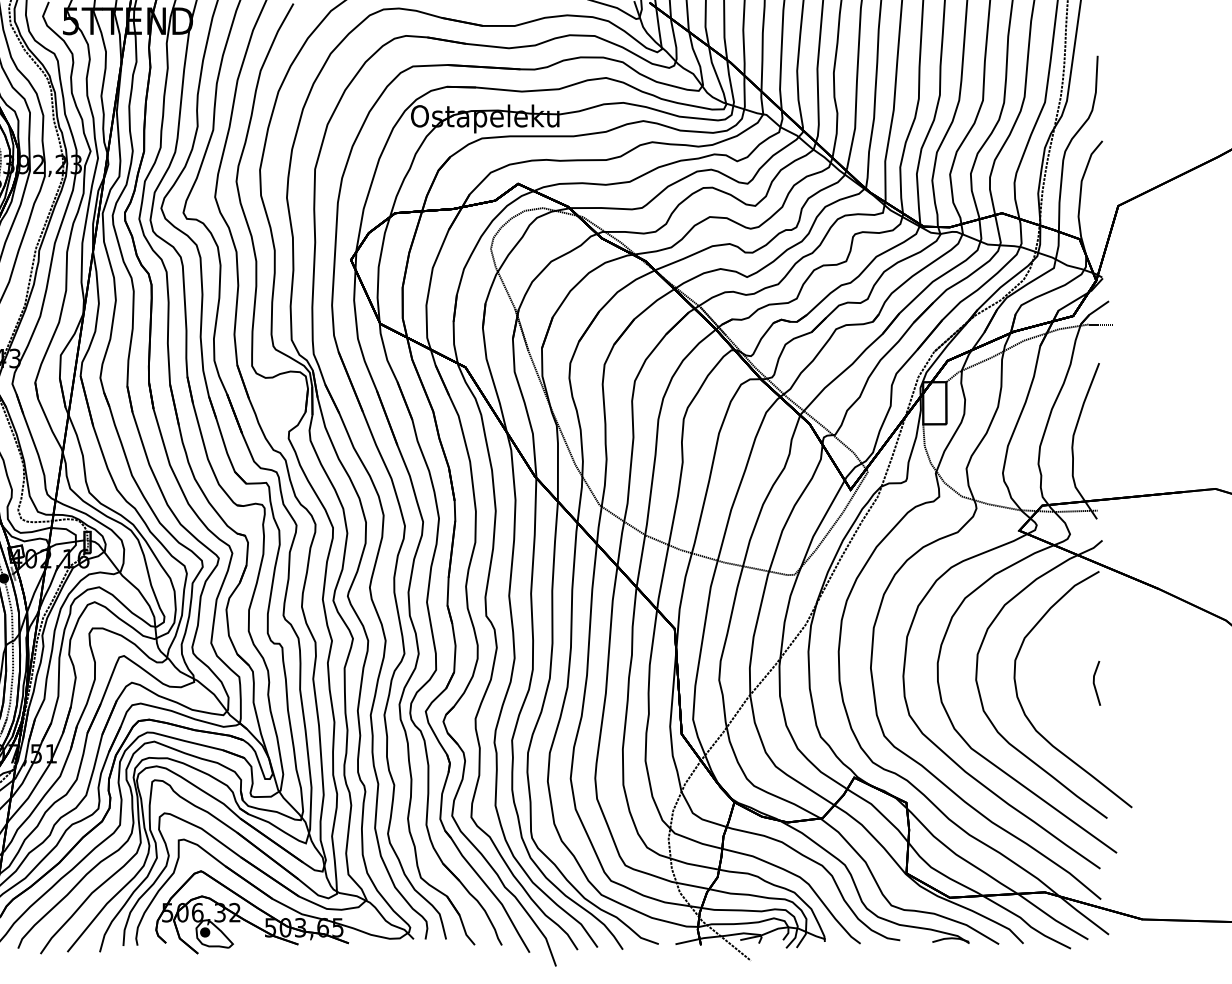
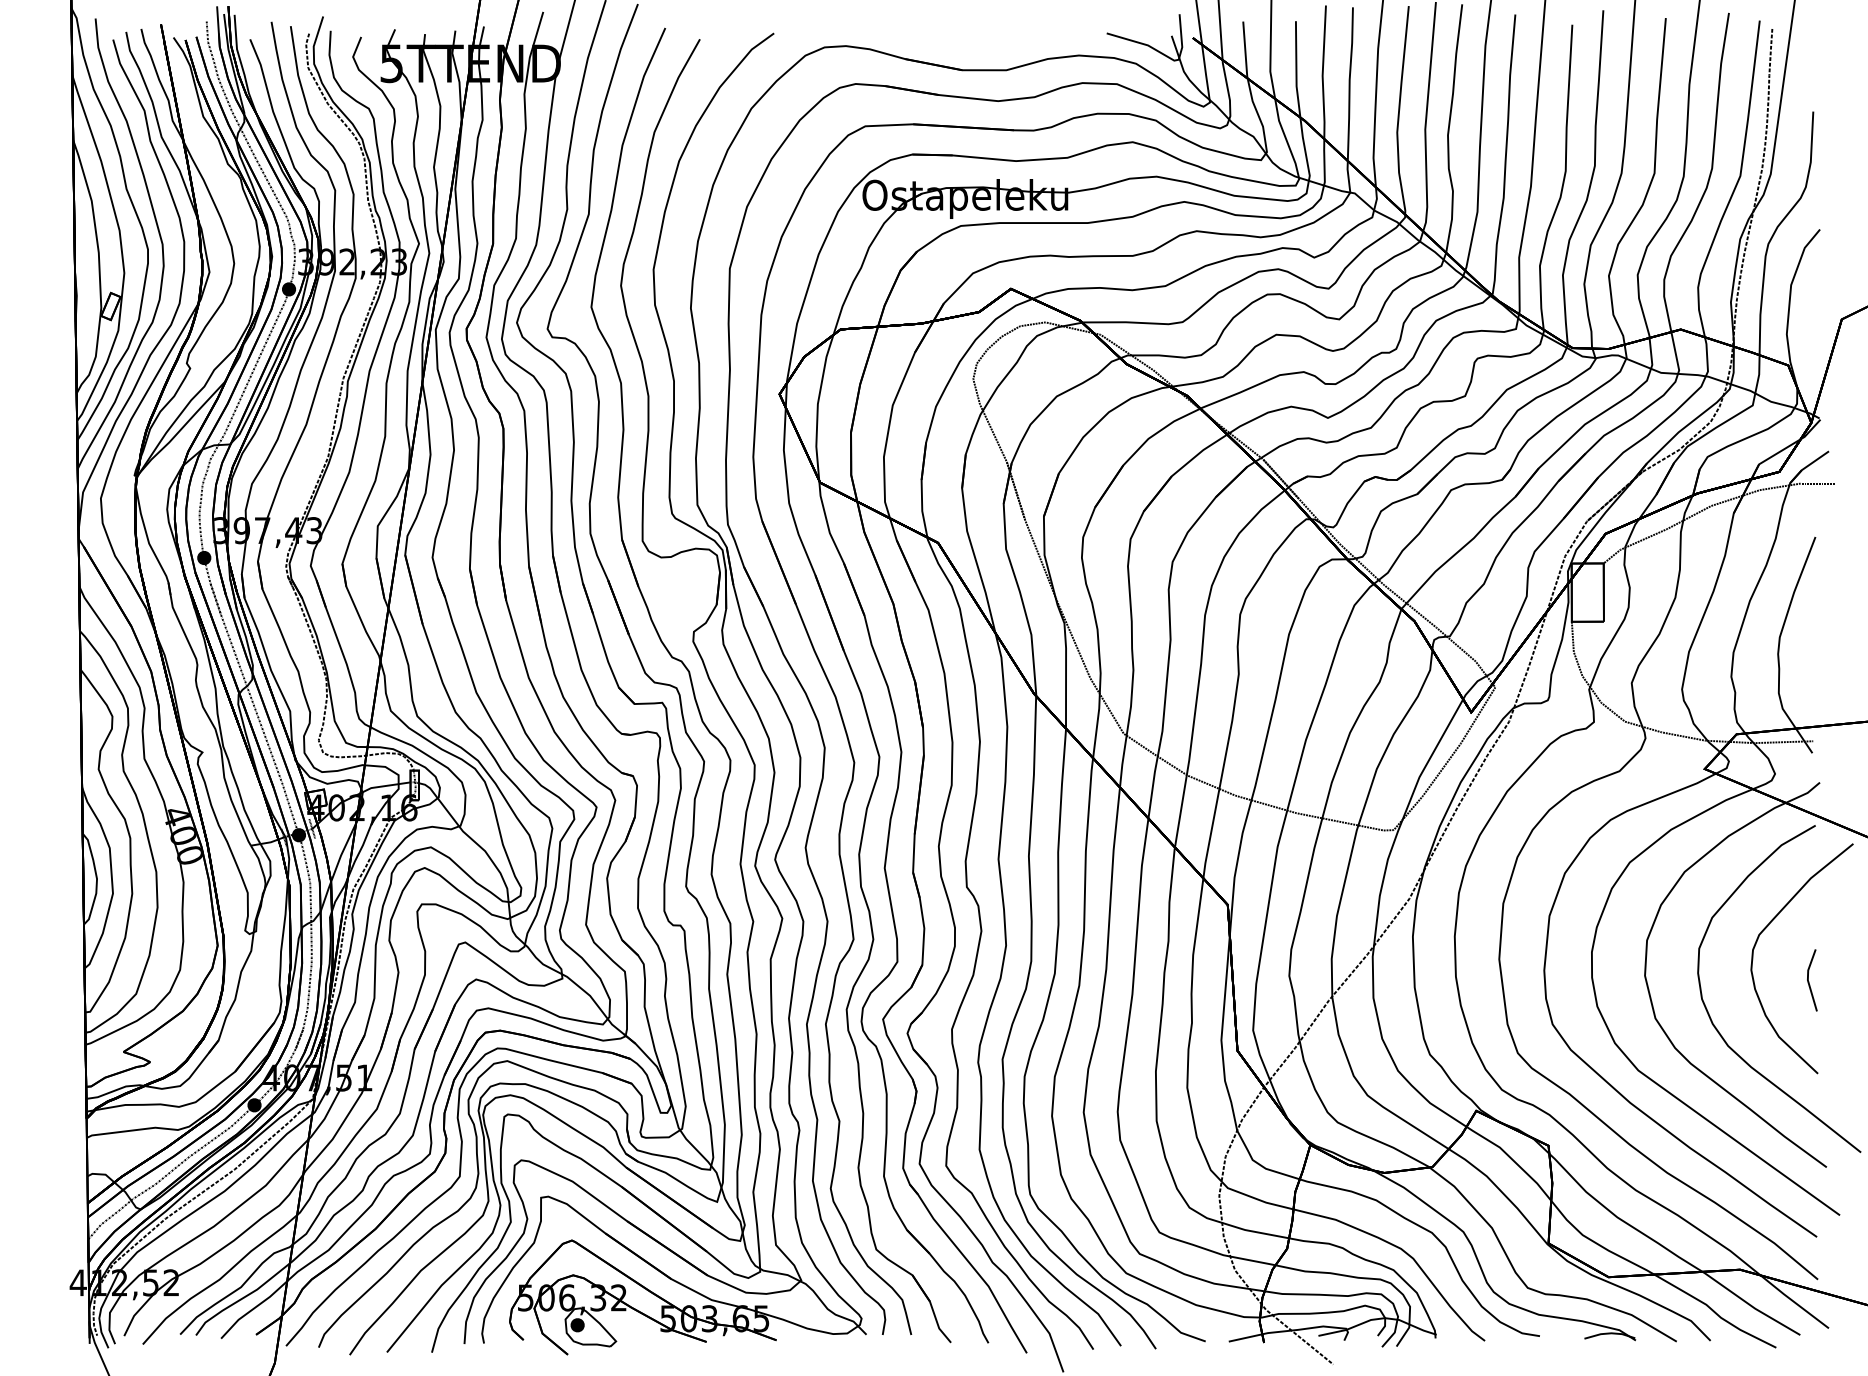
part: (1065, 644) -> (1768, 926), added

